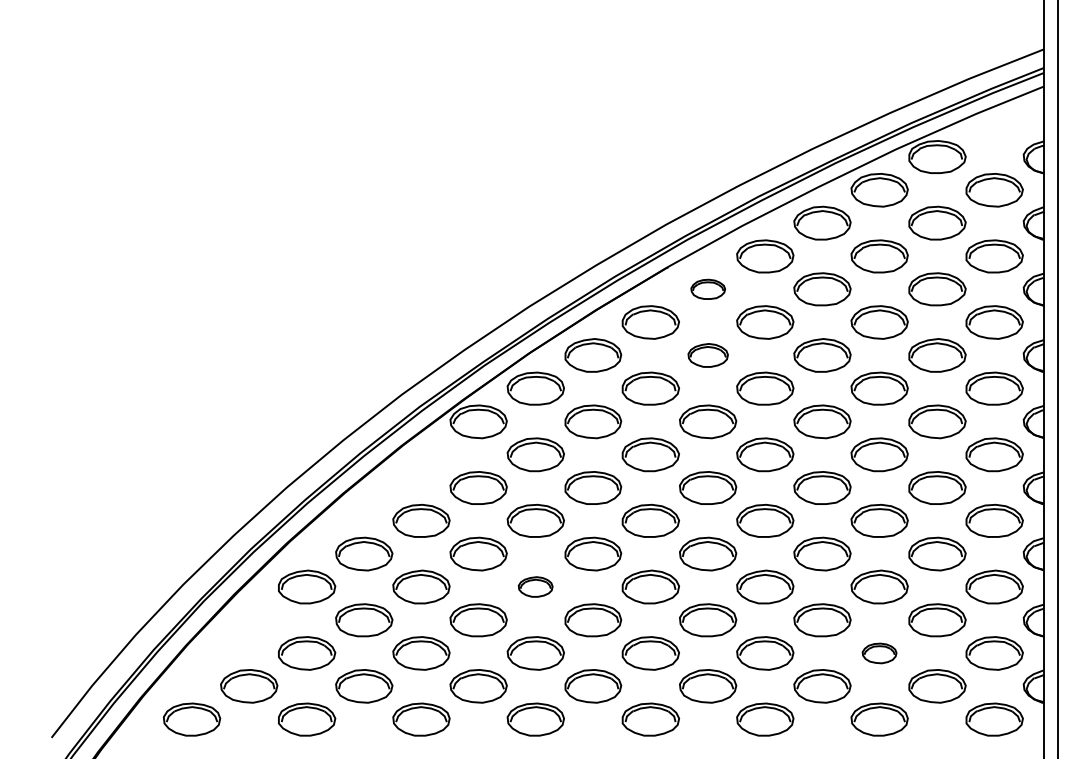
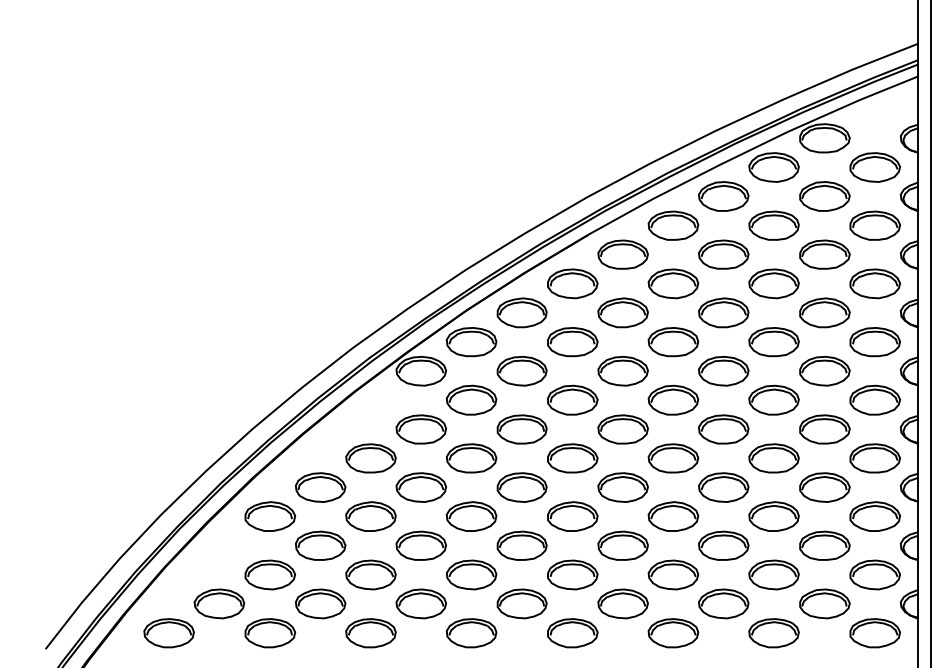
part: (708, 289) -> (623, 254), size x1.67
part: (708, 355) -> (623, 312), size x1.43
part: (535, 586) -> (471, 516), size x1.67
part: (879, 653) -> (773, 575), size x1.67

